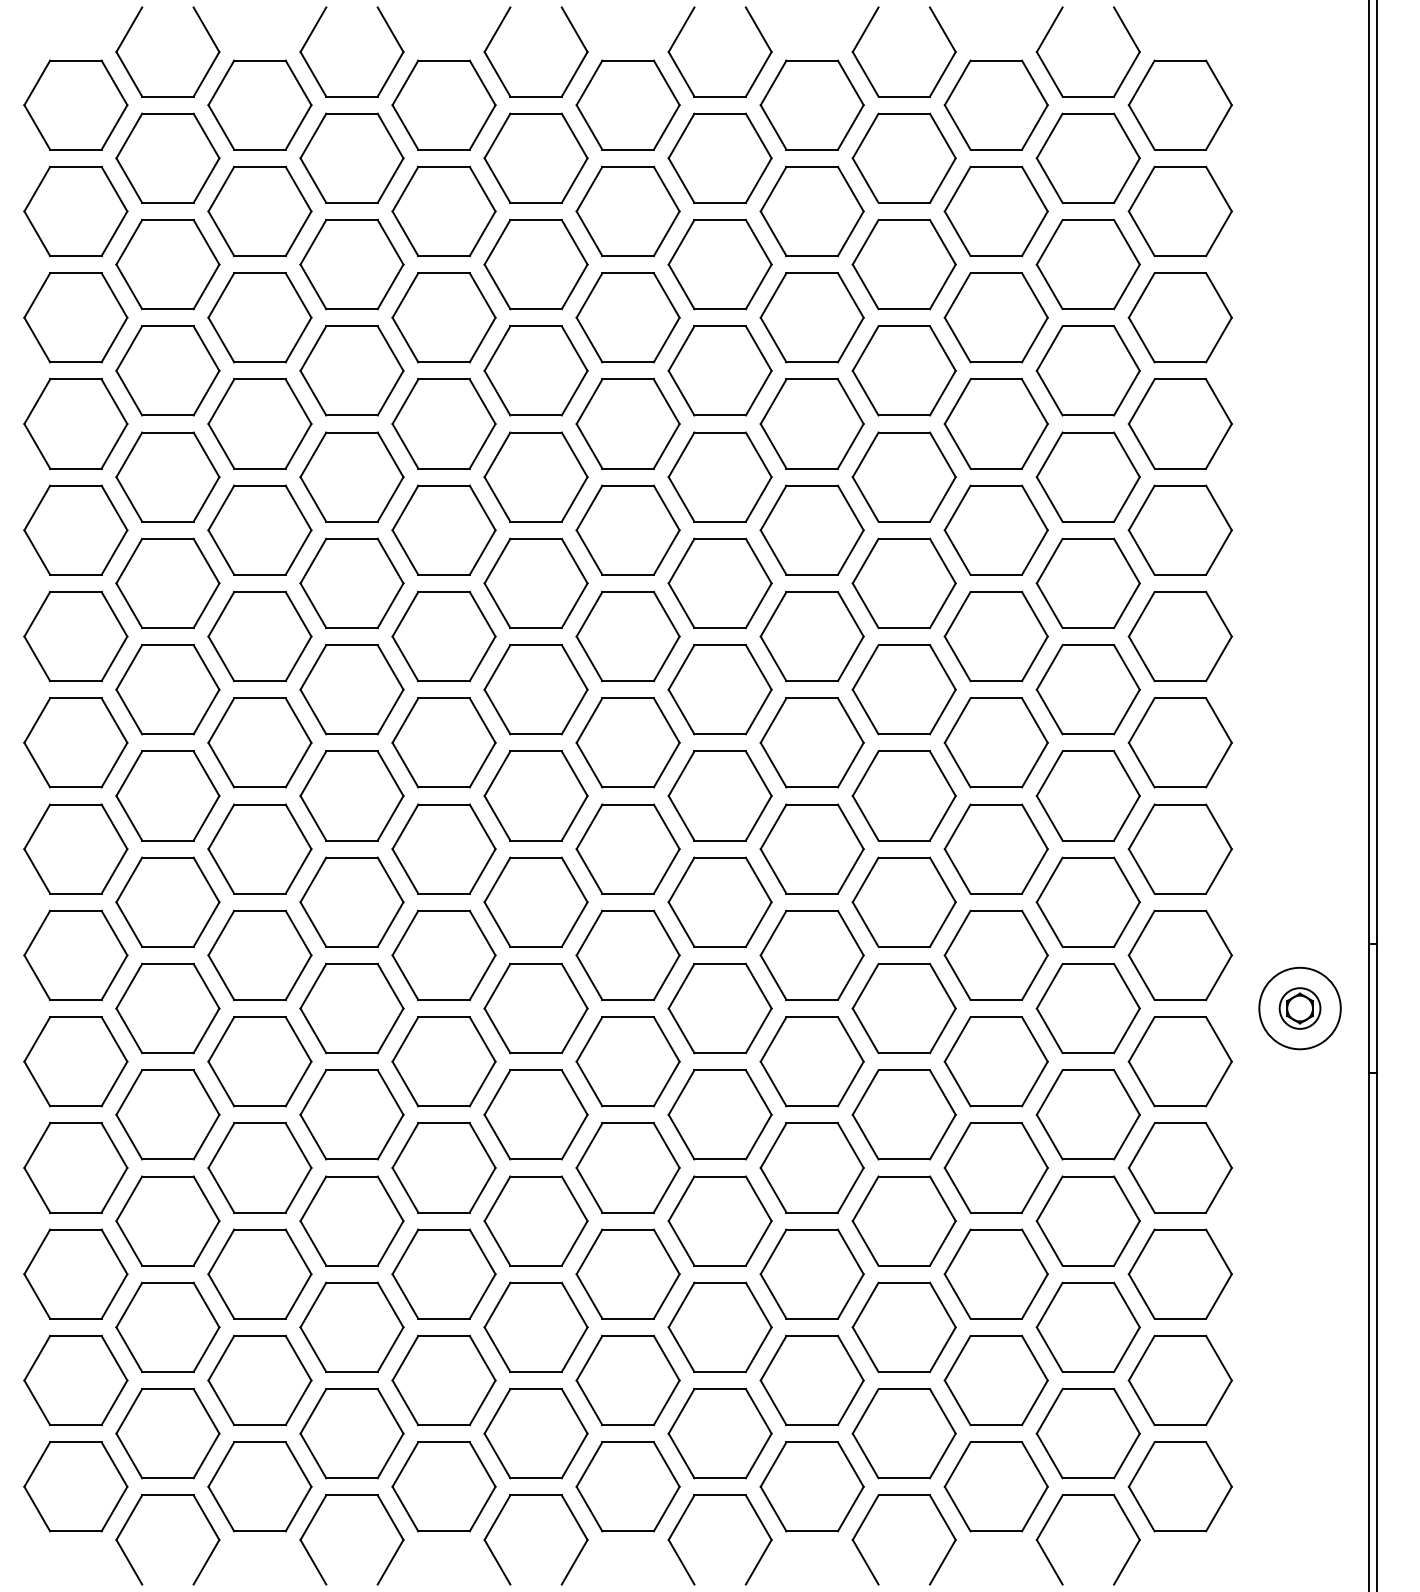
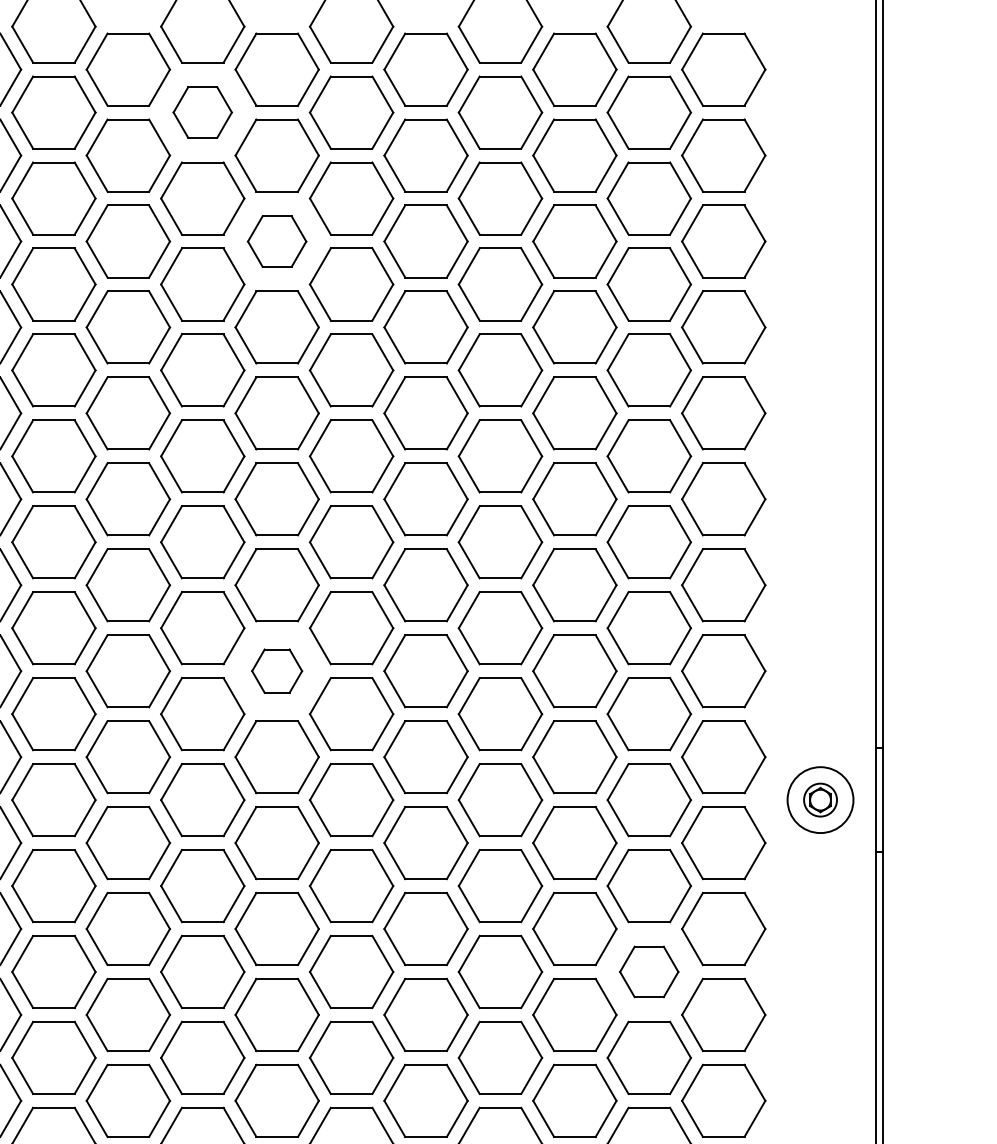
part: (535, 157) -> (202, 111), size x0.7
part: (627, 317) -> (276, 241), size x0.7
part: (627, 848) -> (276, 670), size x0.6
part: (1087, 1220) -> (648, 971), size x0.7

